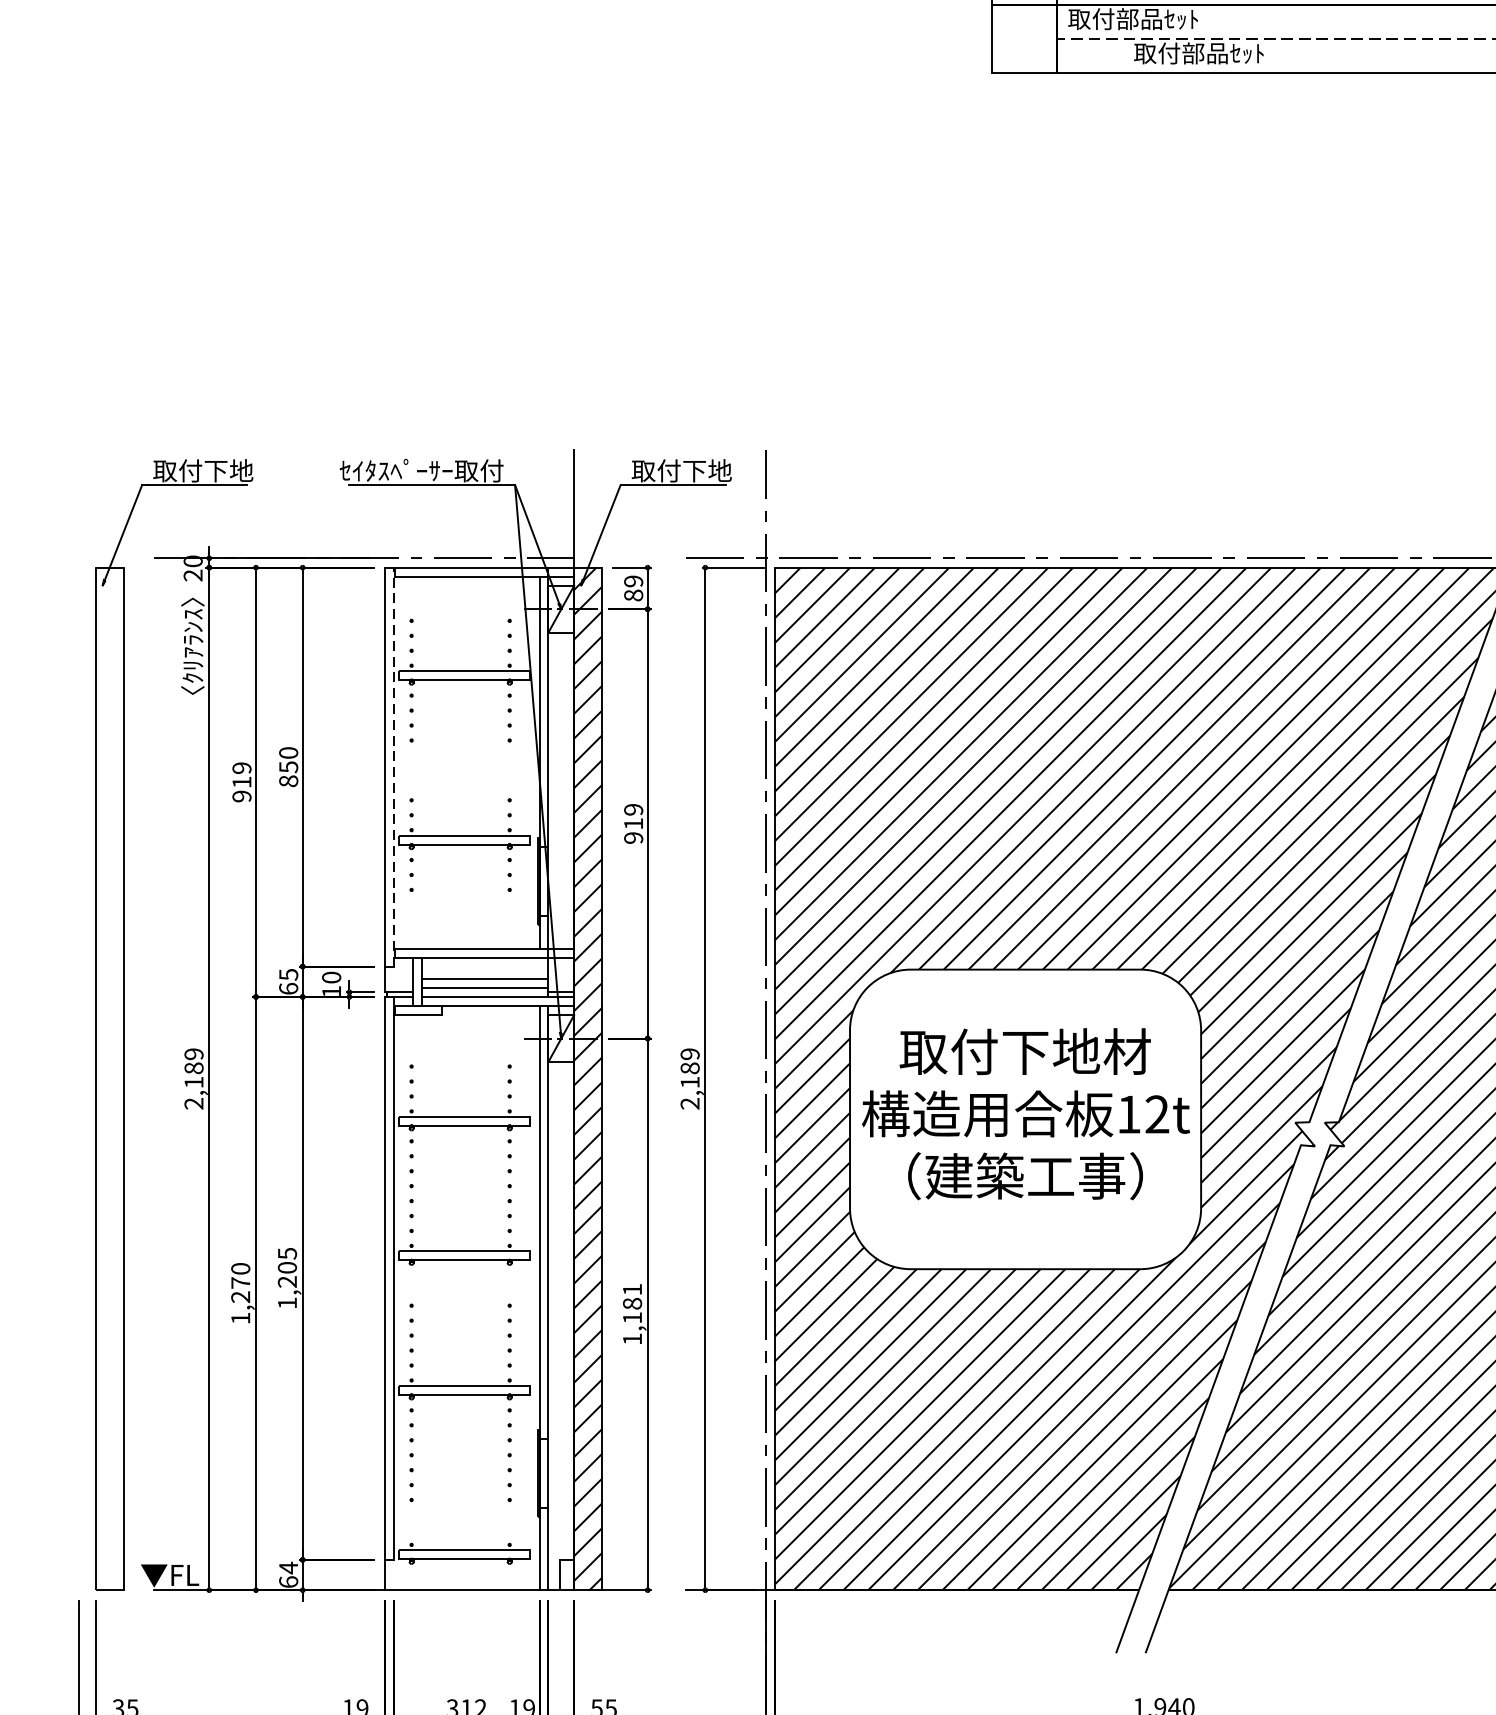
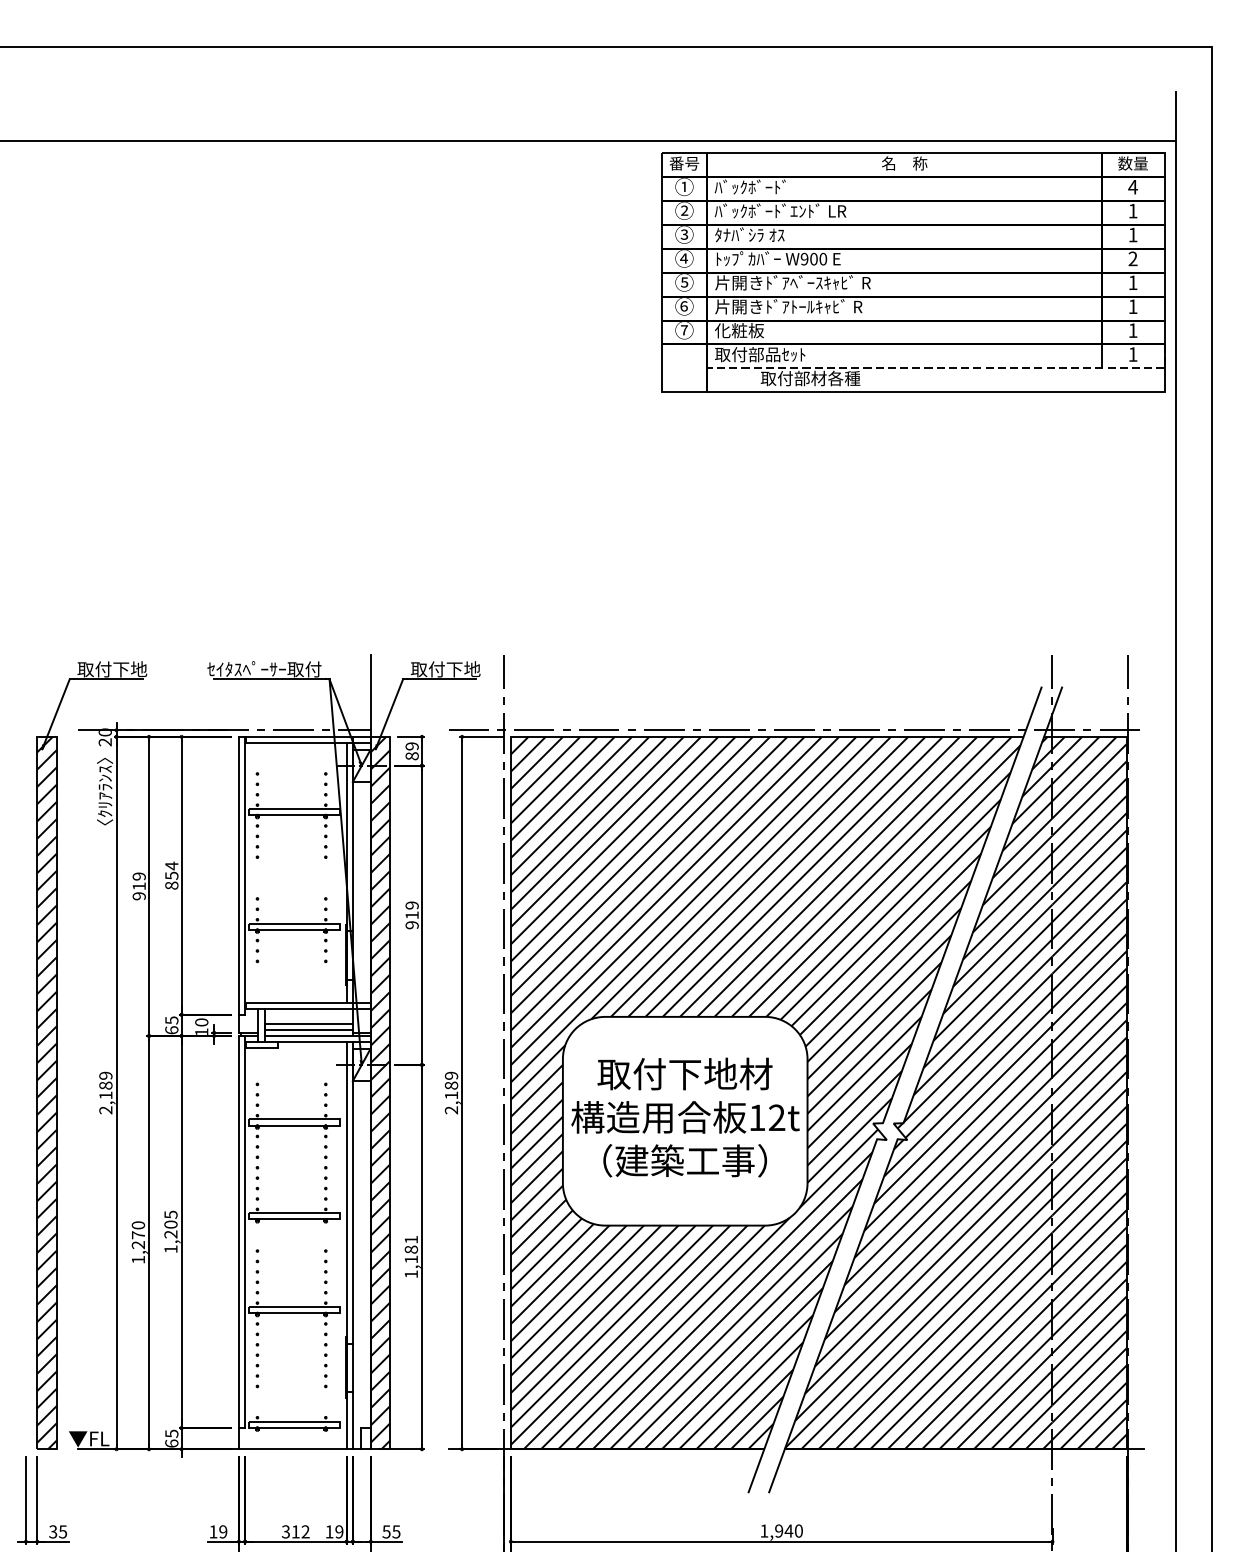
text: (1241, 53) -> (835, 378), 取付部品ｾｯﾄ -> 取付部材各種
text: (288, 752) -> (171, 865), 850 -> 854
line: (394, 766) -> (245, 875), dashed -> solid
hatch: (108, 1078) -> (46, 1092), added
text: (288, 1567) -> (171, 1433), 64 -> 65

